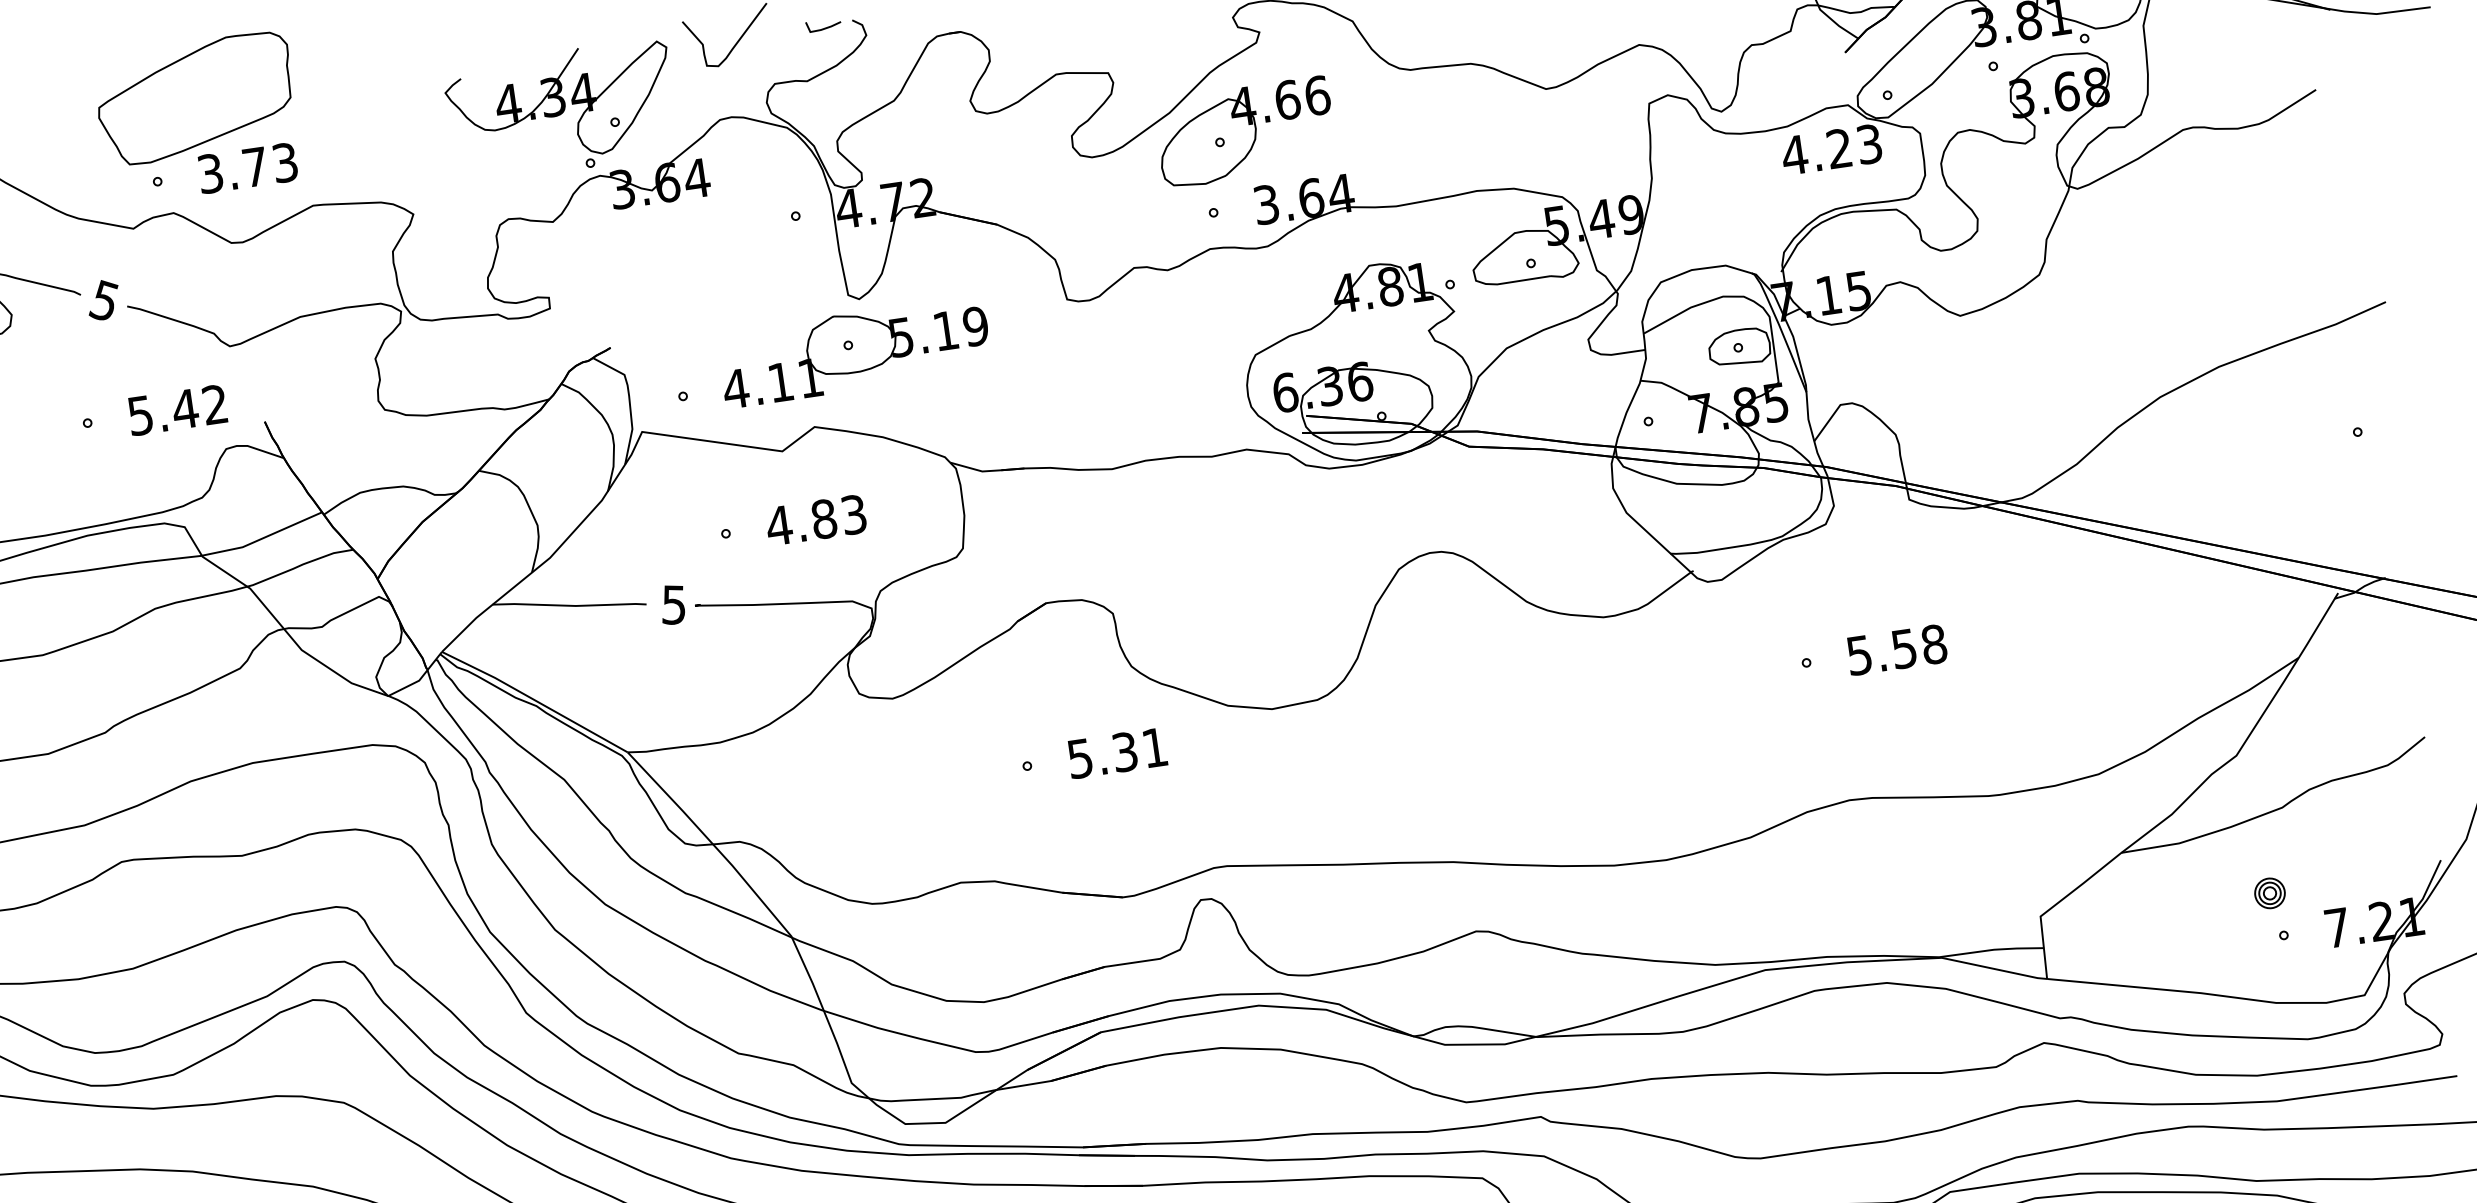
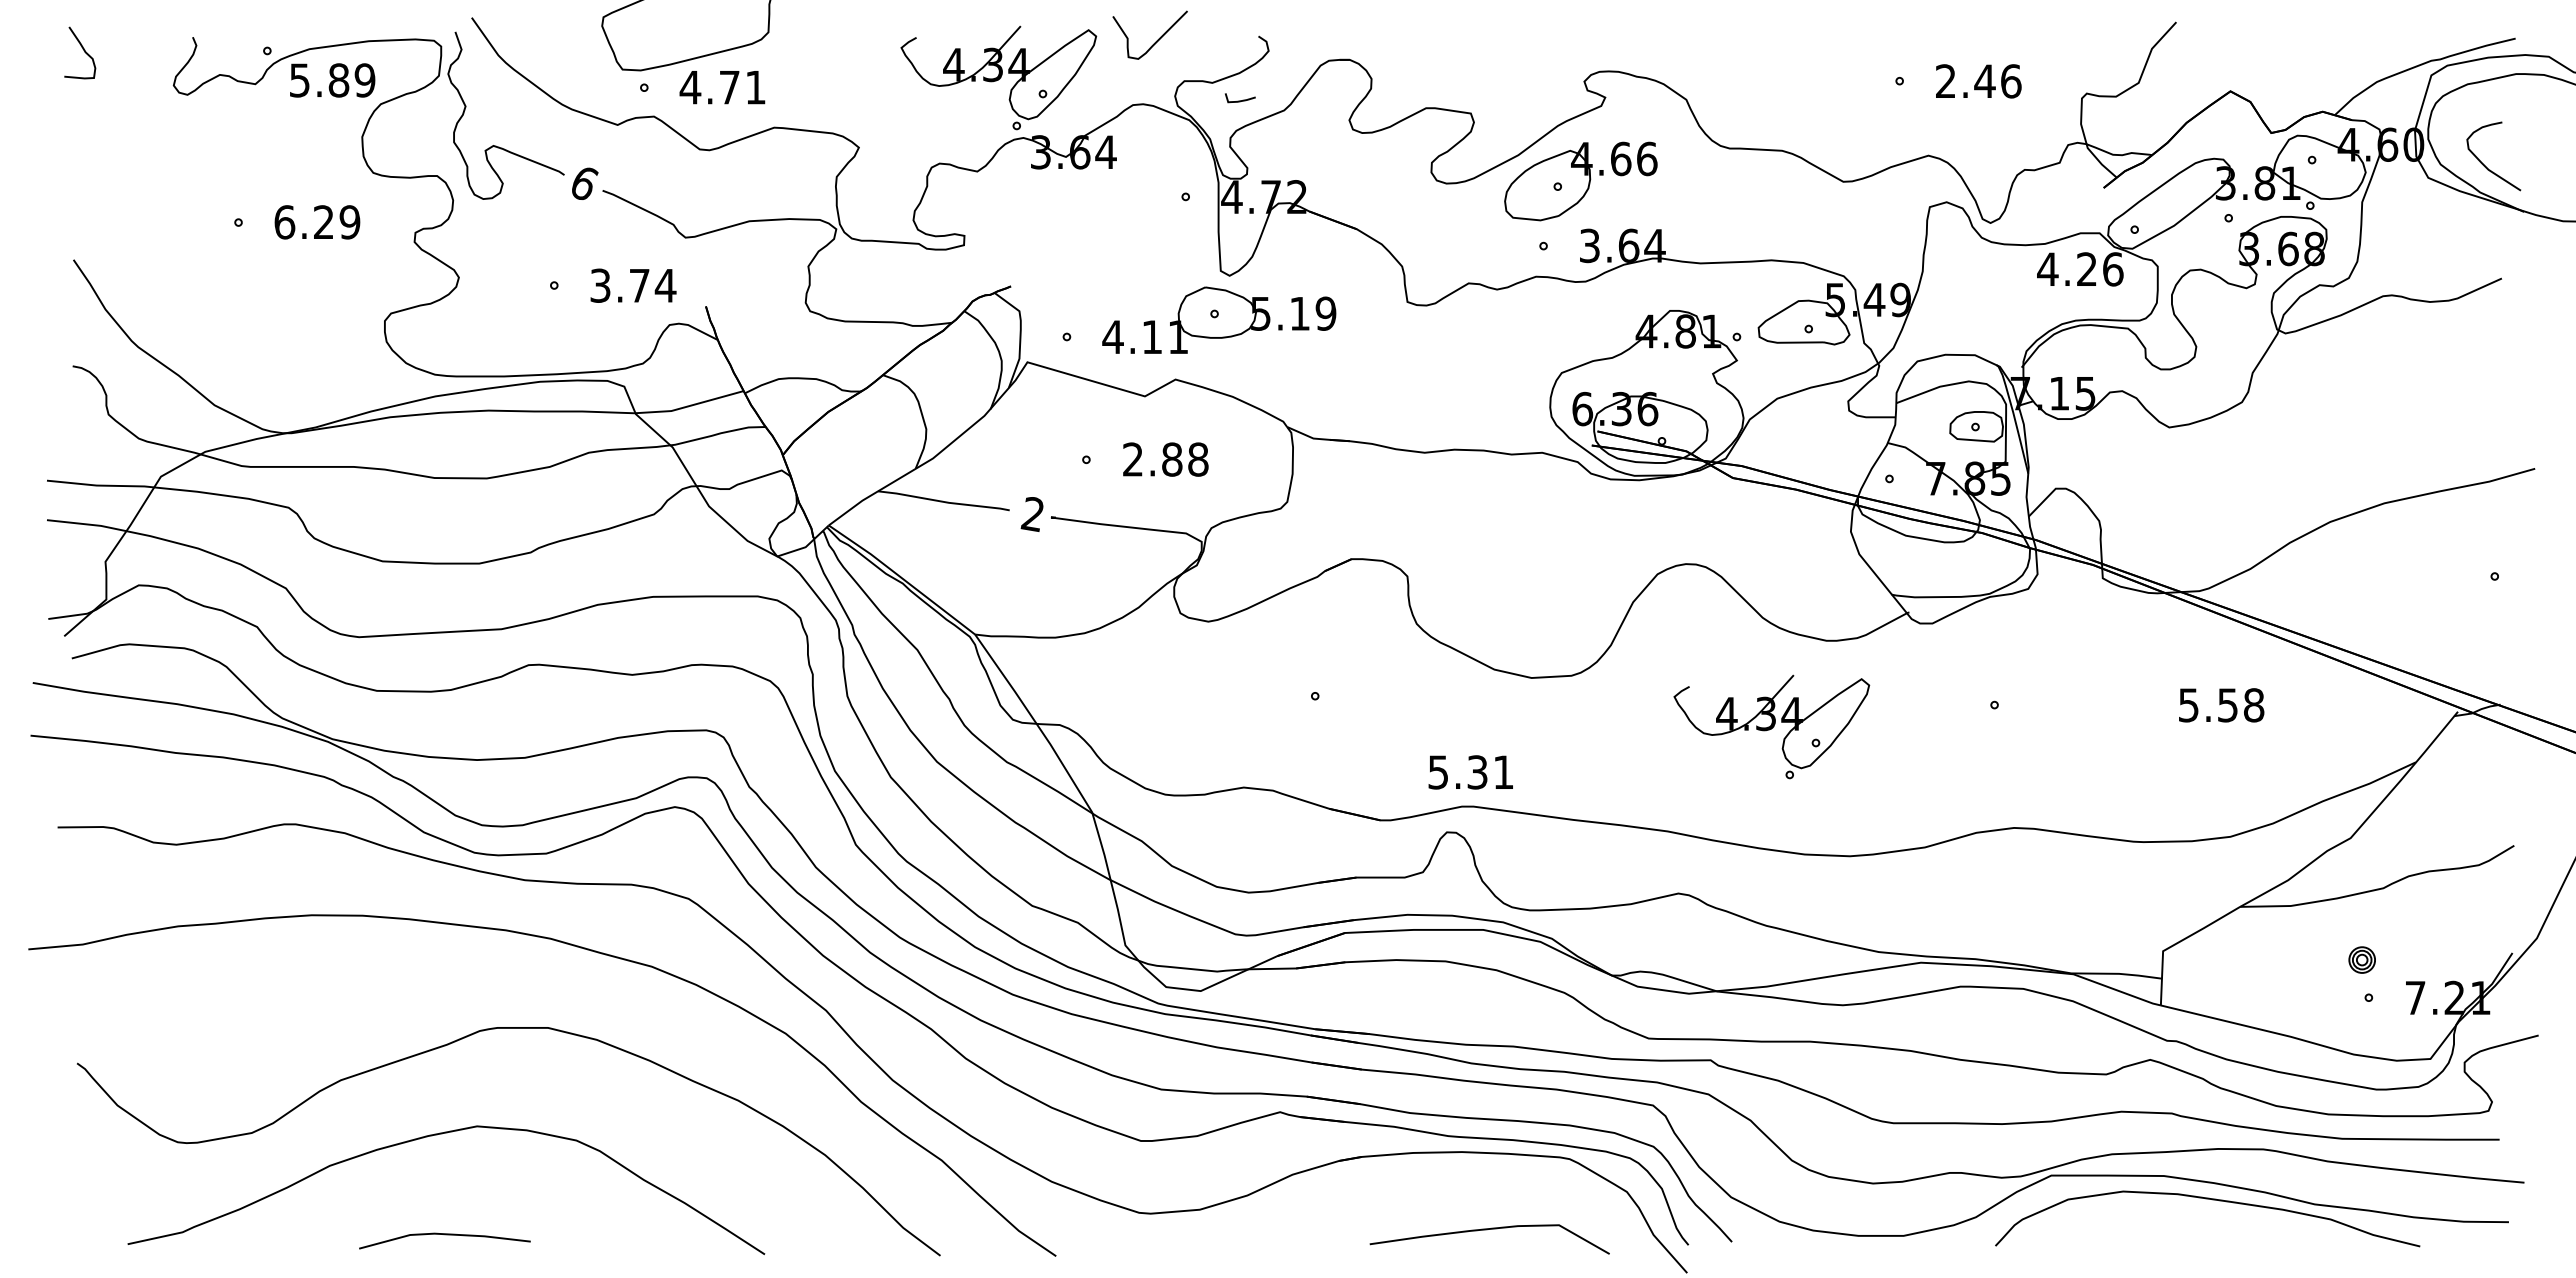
line: (824, 28) -> (1240, 100), moved
text: (1869, 144) -> (2113, 269), 4.23 -> 4.26
text: (247, 168) -> (722, 87), 3.73 -> 4.71
text: (103, 299) -> (583, 181), 5 -> 6
text: (178, 409) -> (633, 285), 5.42 -> 3.74
text: (816, 520) -> (1165, 459), 4.83 -> 2.88
text: (672, 604) -> (1031, 513), 5 -> 2
text: (1896, 650) -> (2221, 705), moved
part: (1554, 724) -> (1771, 726), added
text: (1117, 753) -> (1470, 772), moved

